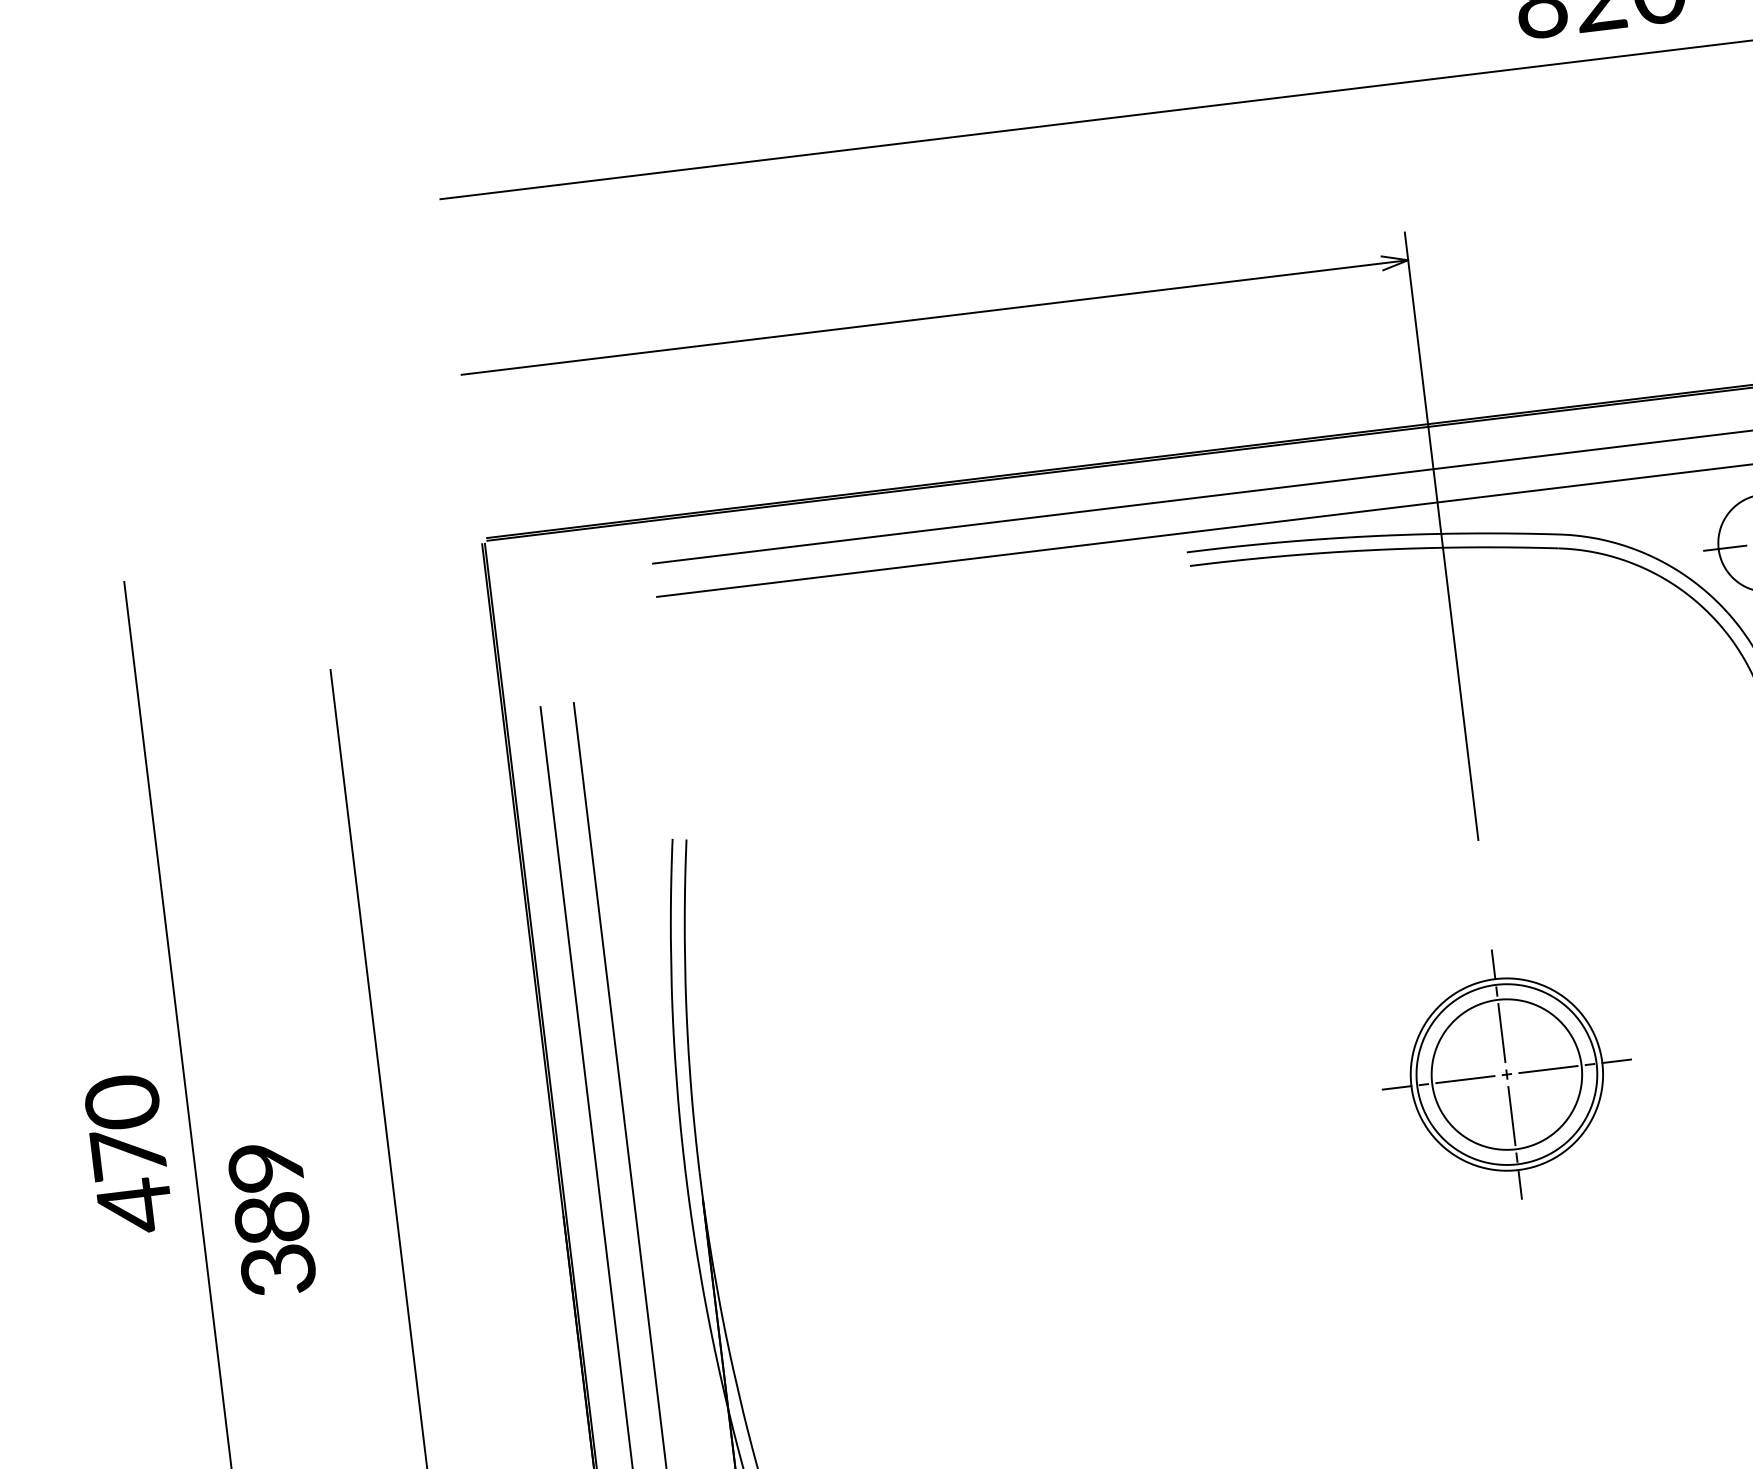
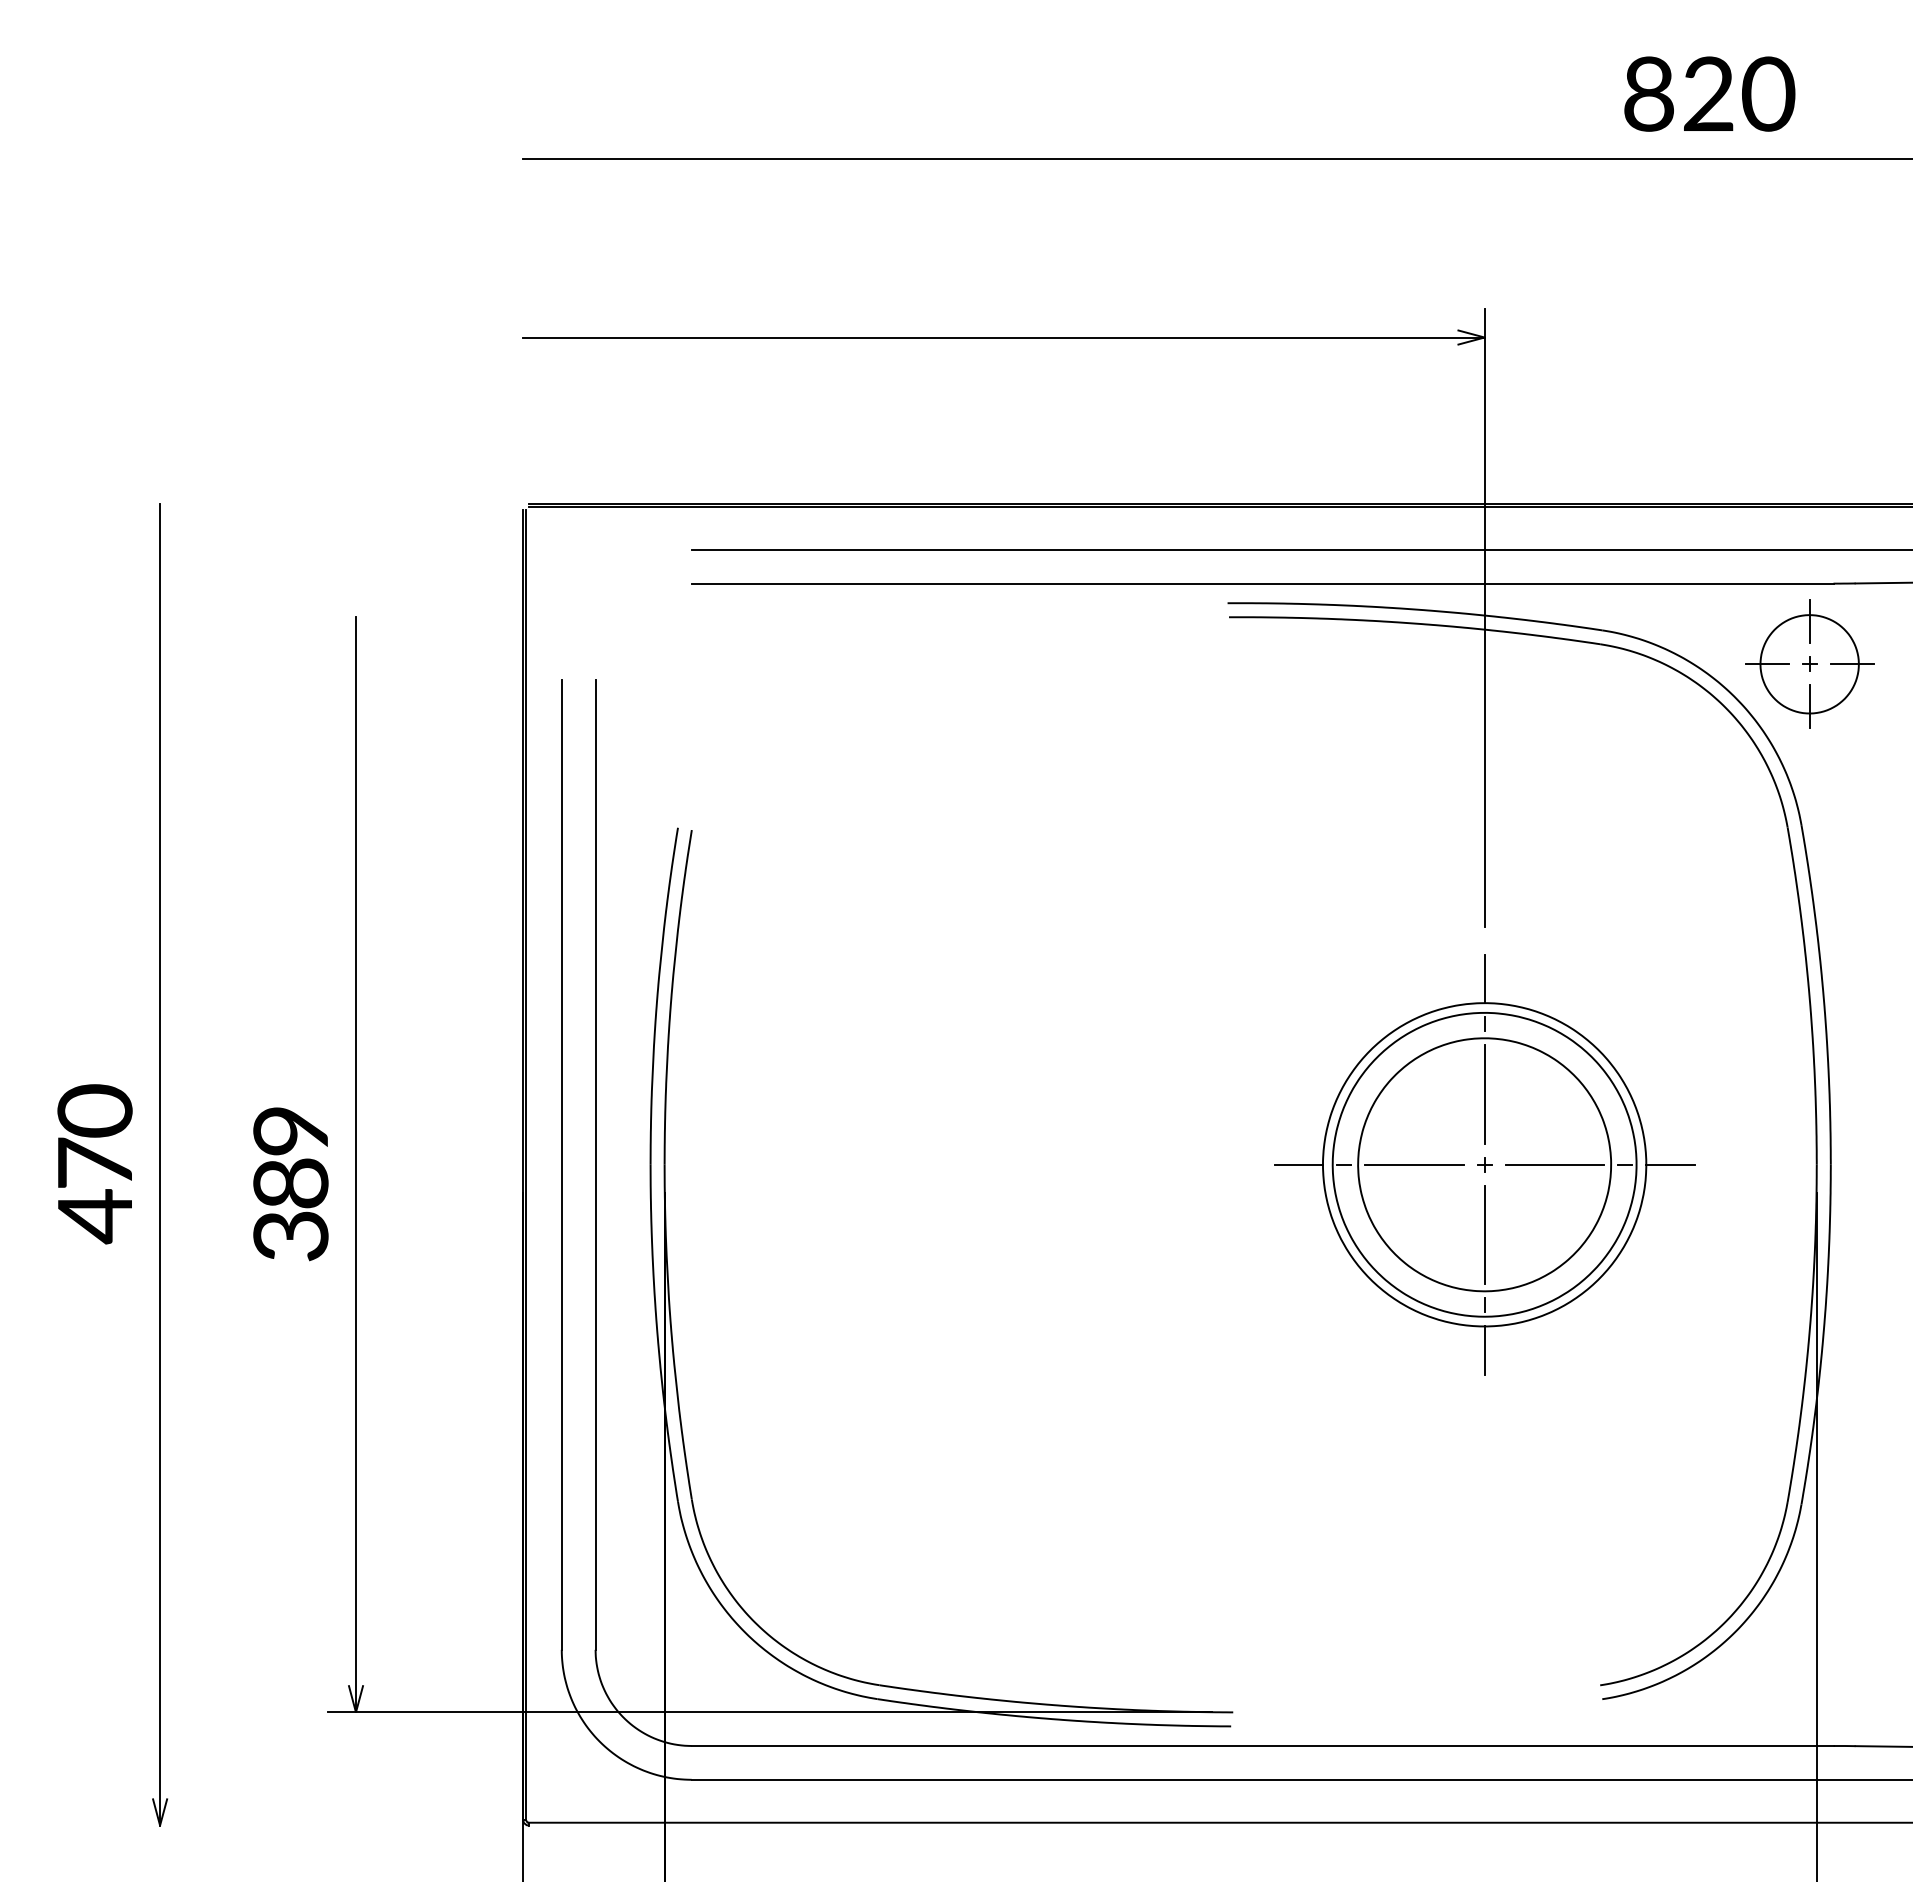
part: (1506, 1074) -> (1484, 1164), size x1.67
text: (128, 1155) -> (94, 1164), moved
text: (271, 1219) -> (290, 1184), moved

